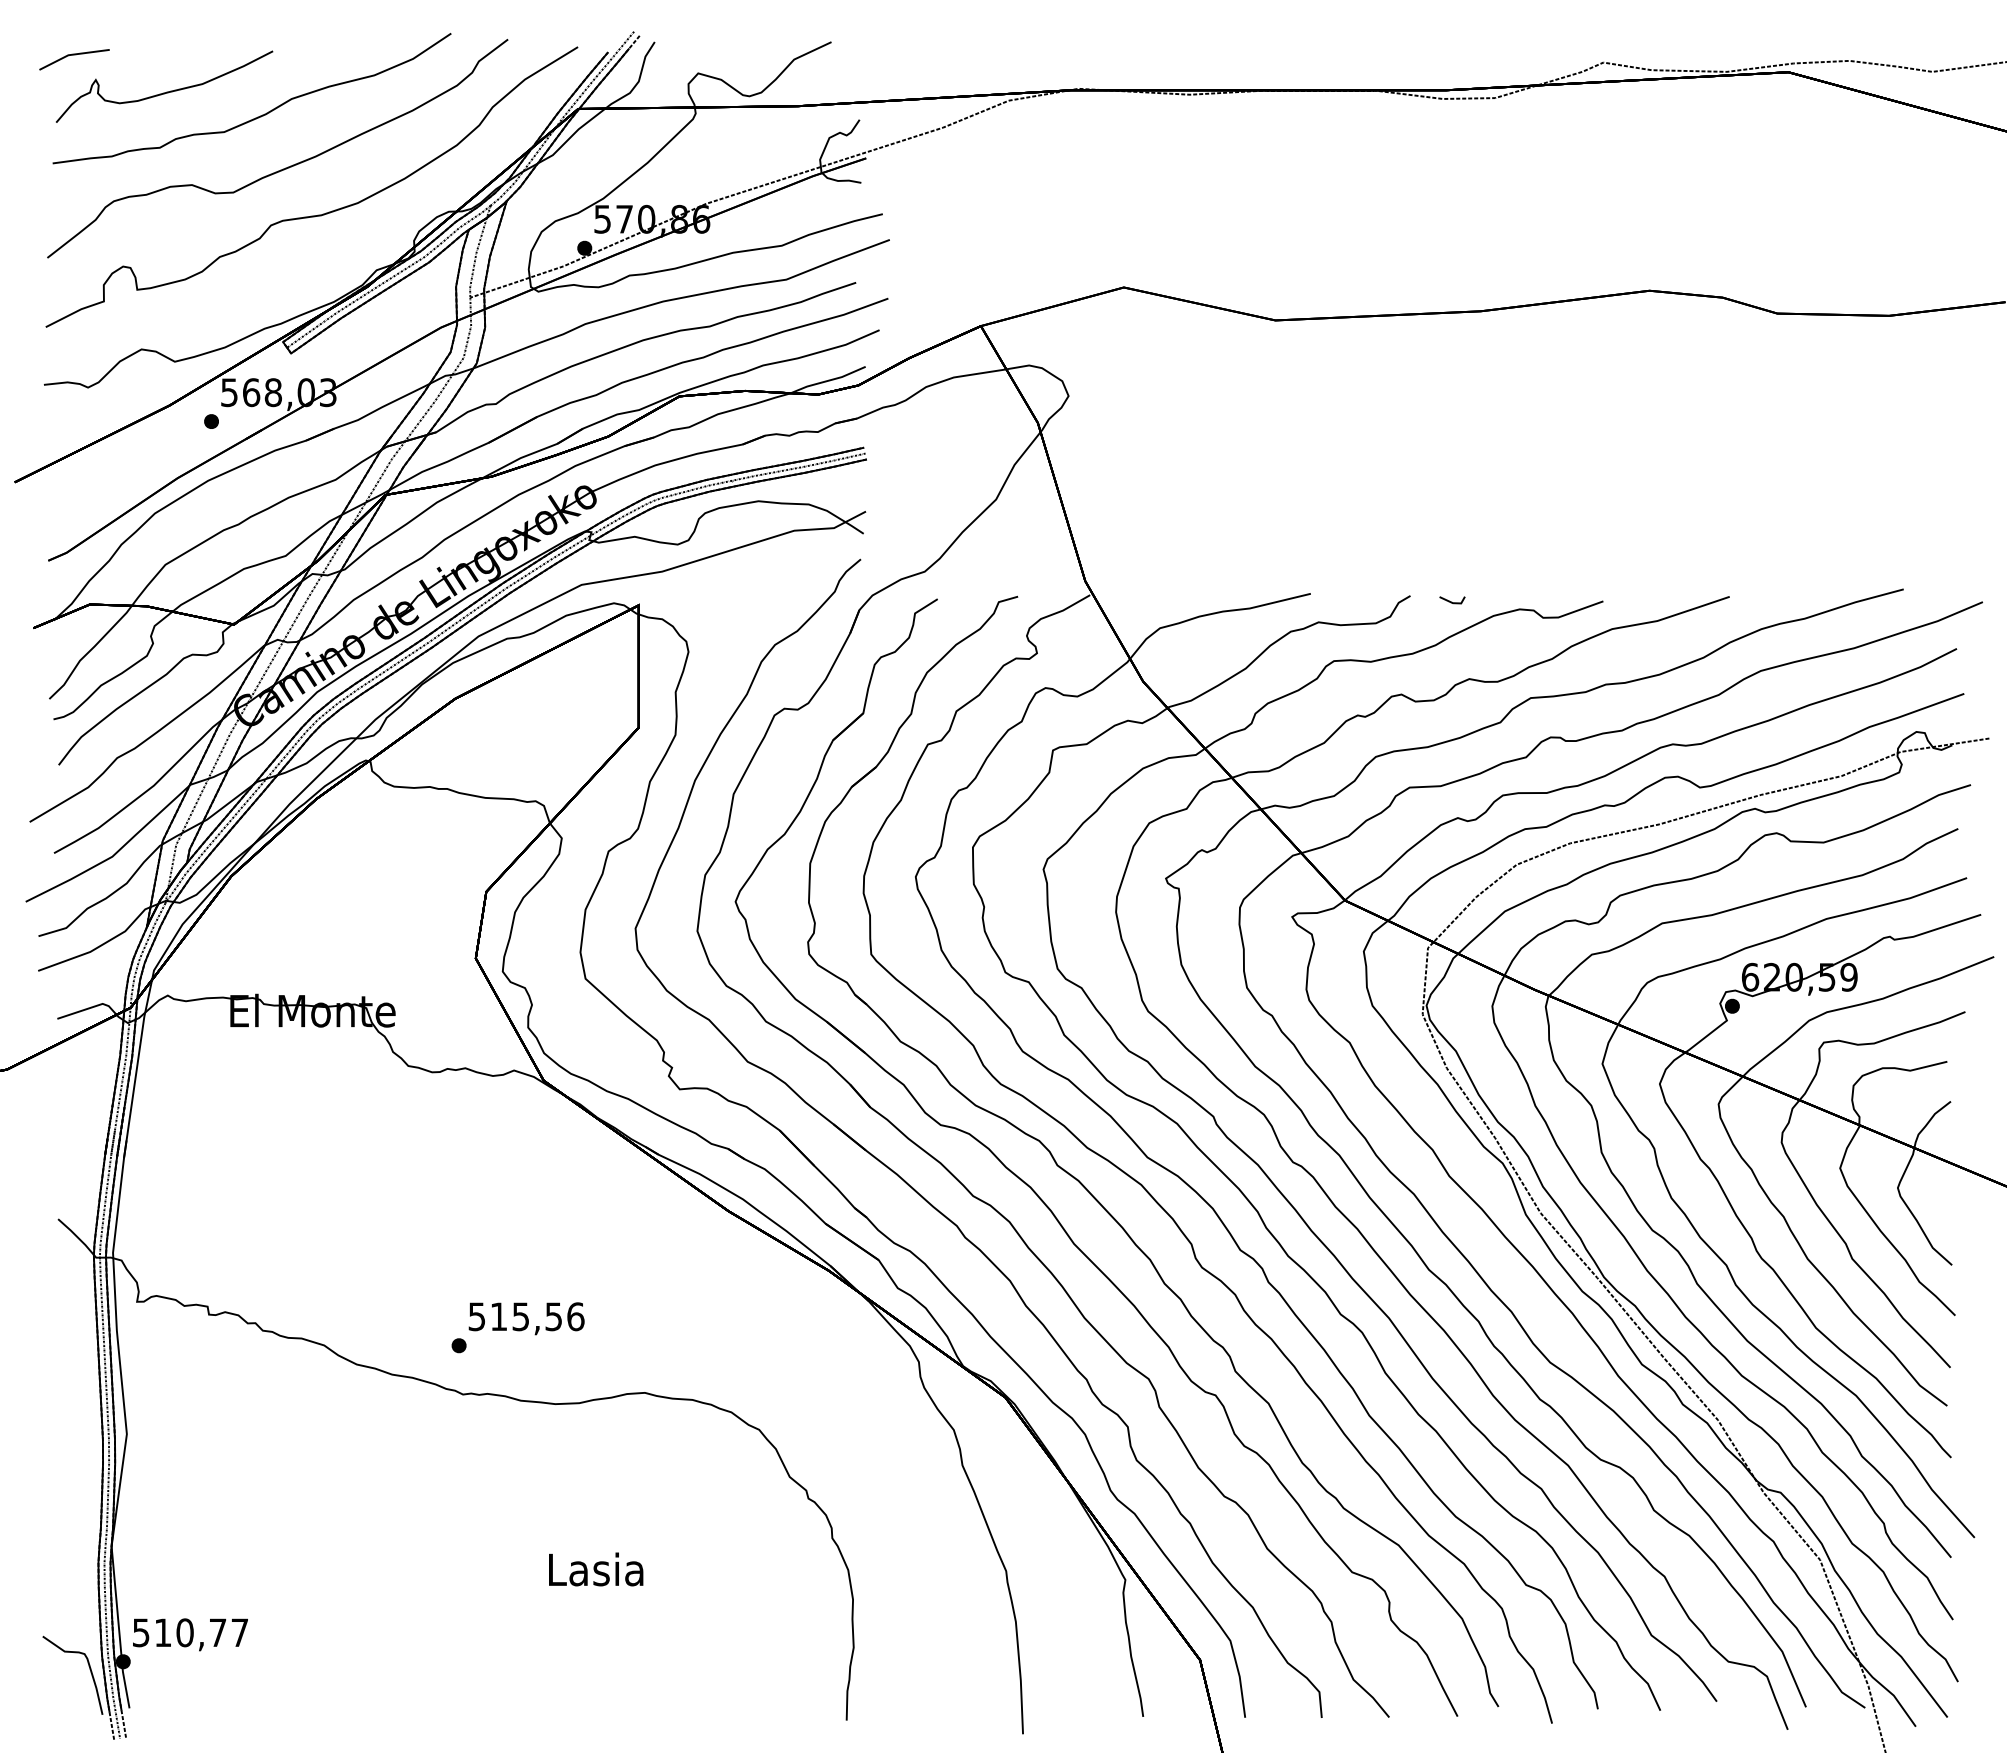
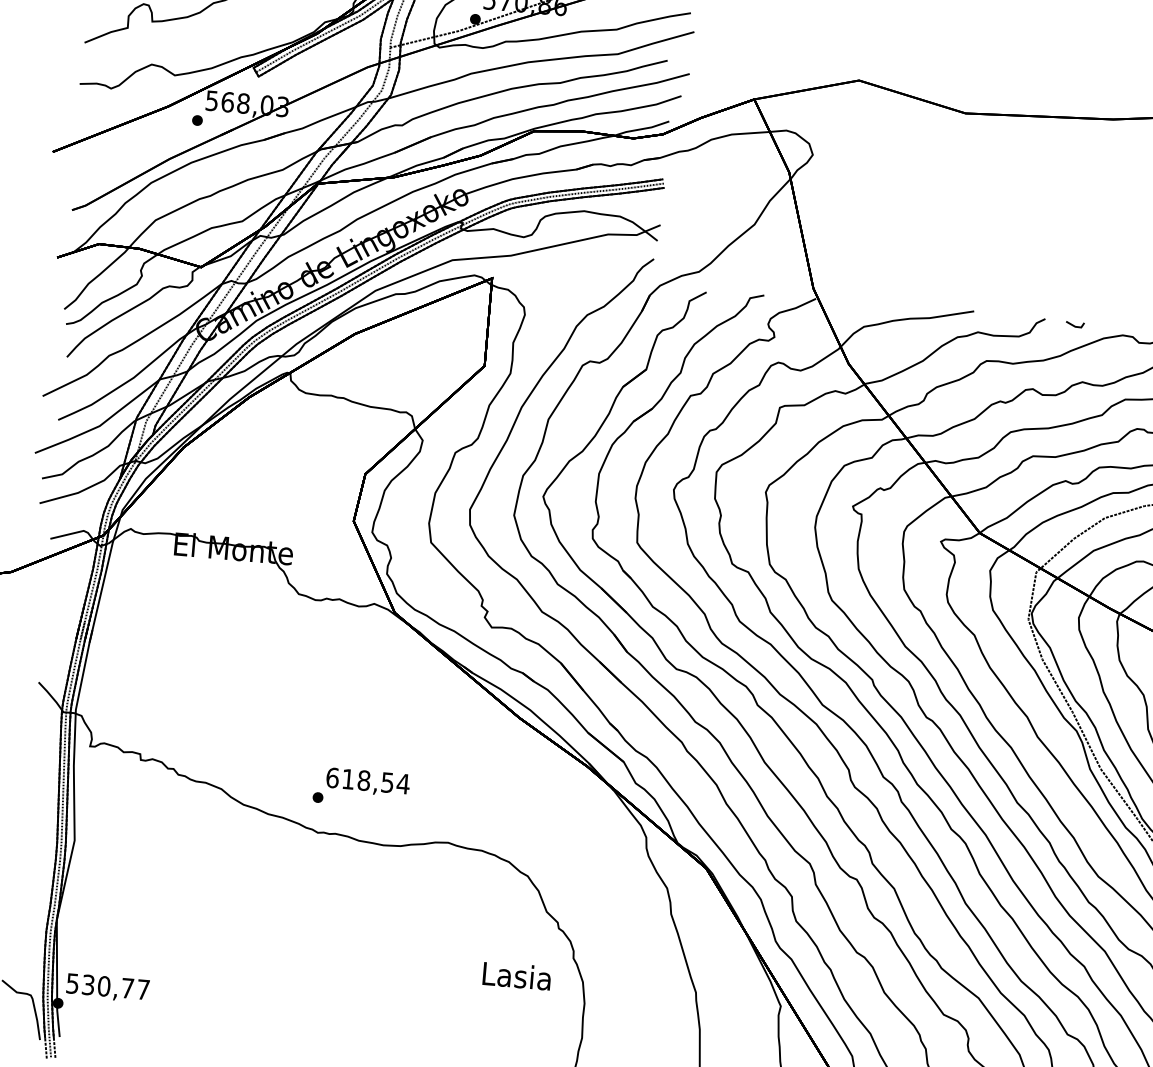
text: (526, 1316) -> (368, 780), 515,56 -> 618,54
text: (596, 1569) -> (517, 976), moved
text: (162, 1632) -> (87, 984), 510,77 -> 530,77

